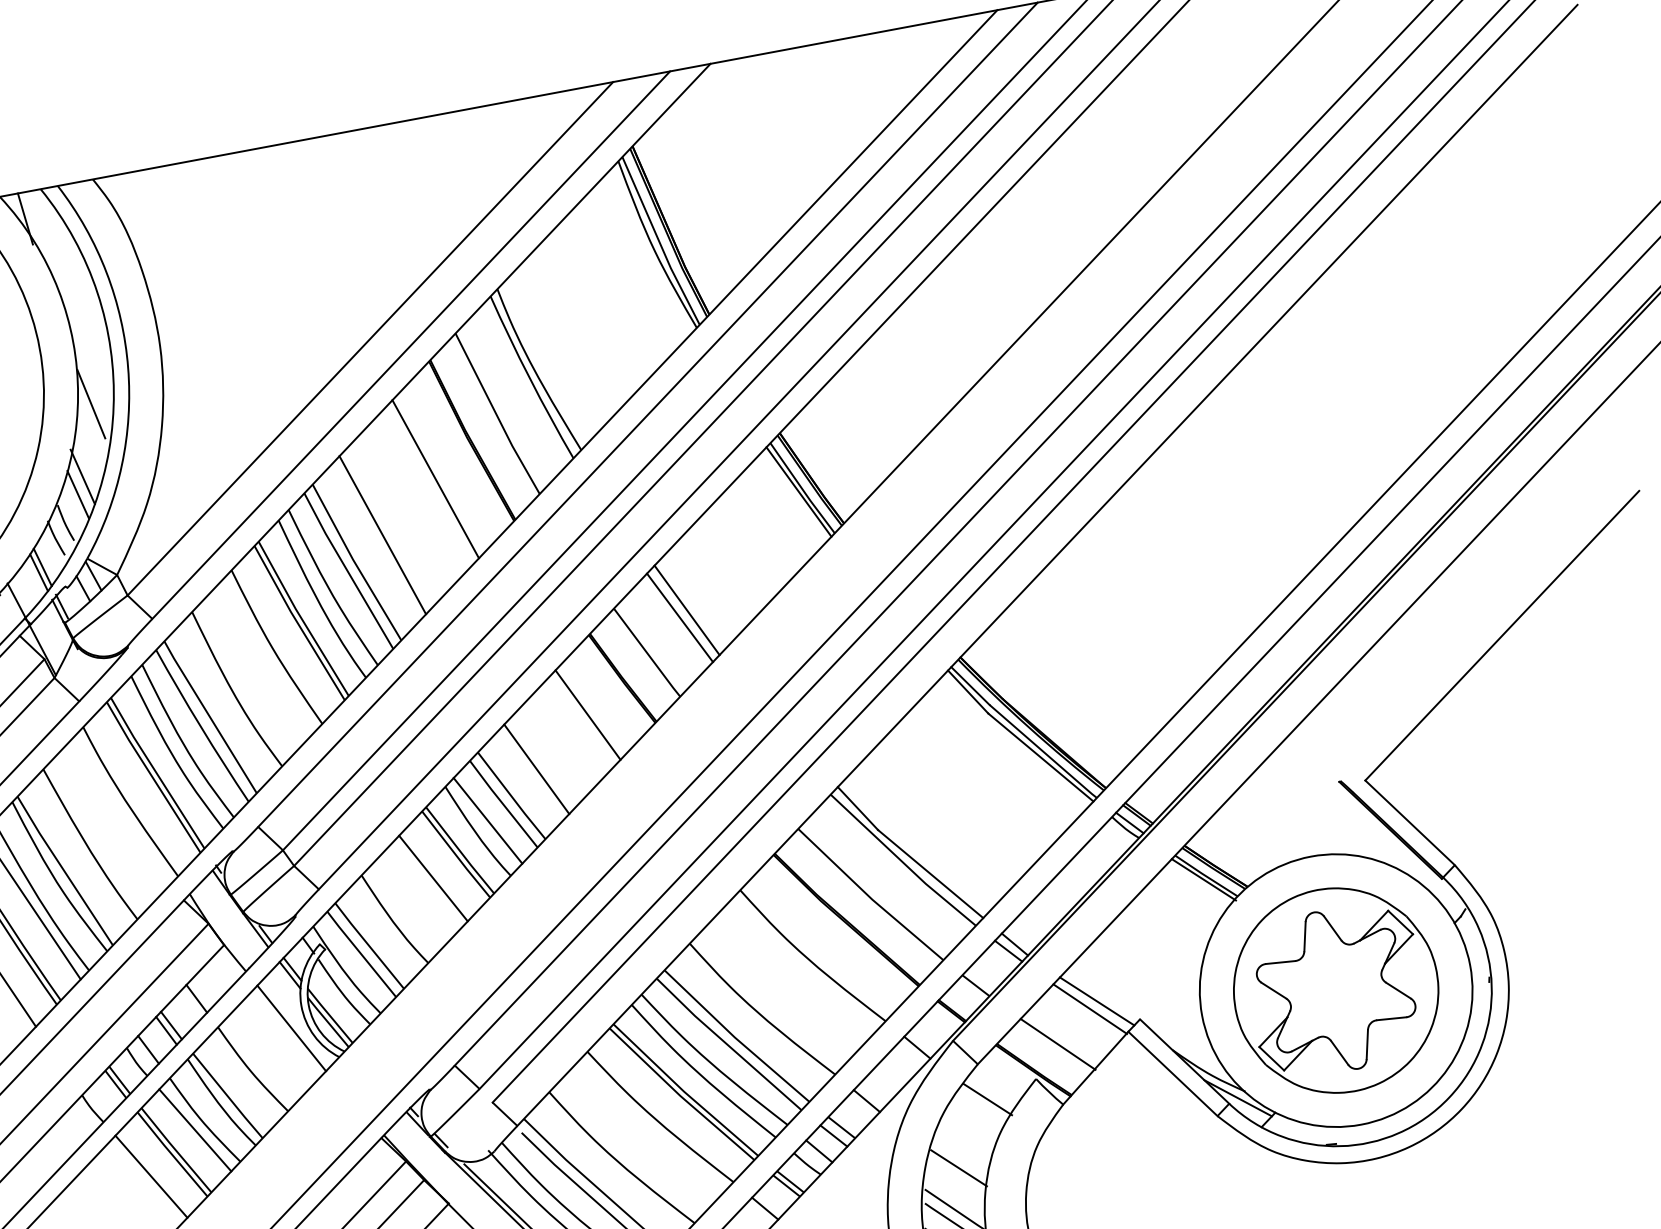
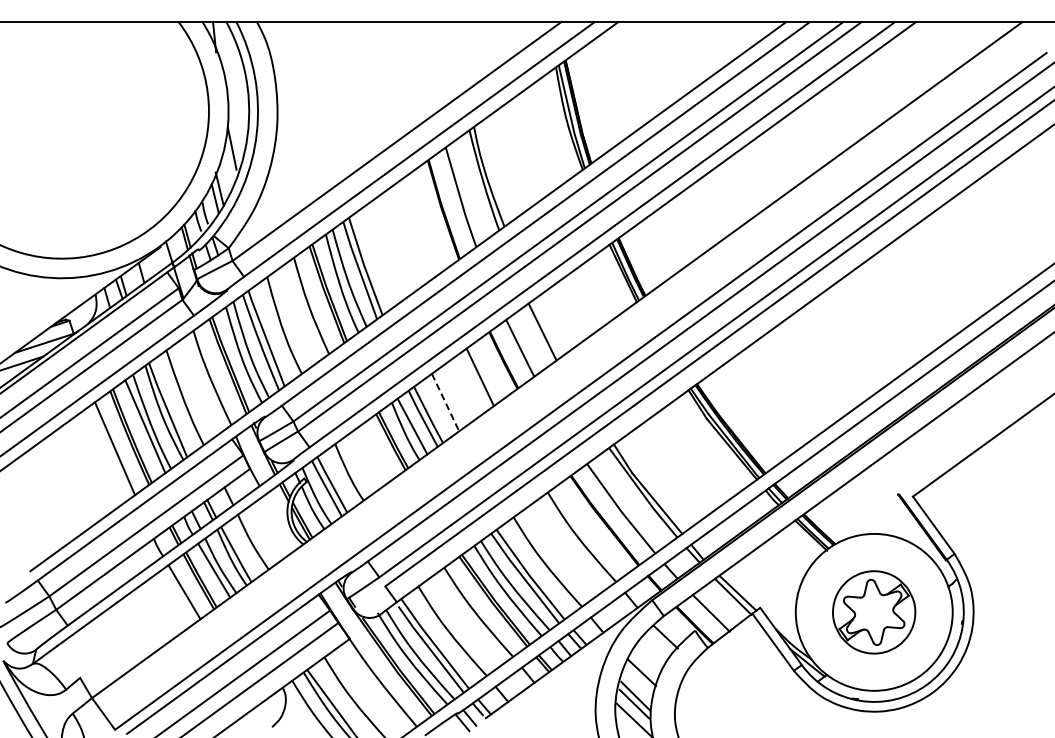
line: (434, 478) -> (418, 227), removed
line: (383, 534) -> (383, 253), removed
line: (687, 610) -> (547, 328), removed
line: (536, 769) -> (445, 402), solid -> dashed
line: (433, 878) -> (375, 453), removed
part: (1334, 991) -> (873, 612), size x0.7
line: (291, 1028) -> (279, 523), removed

